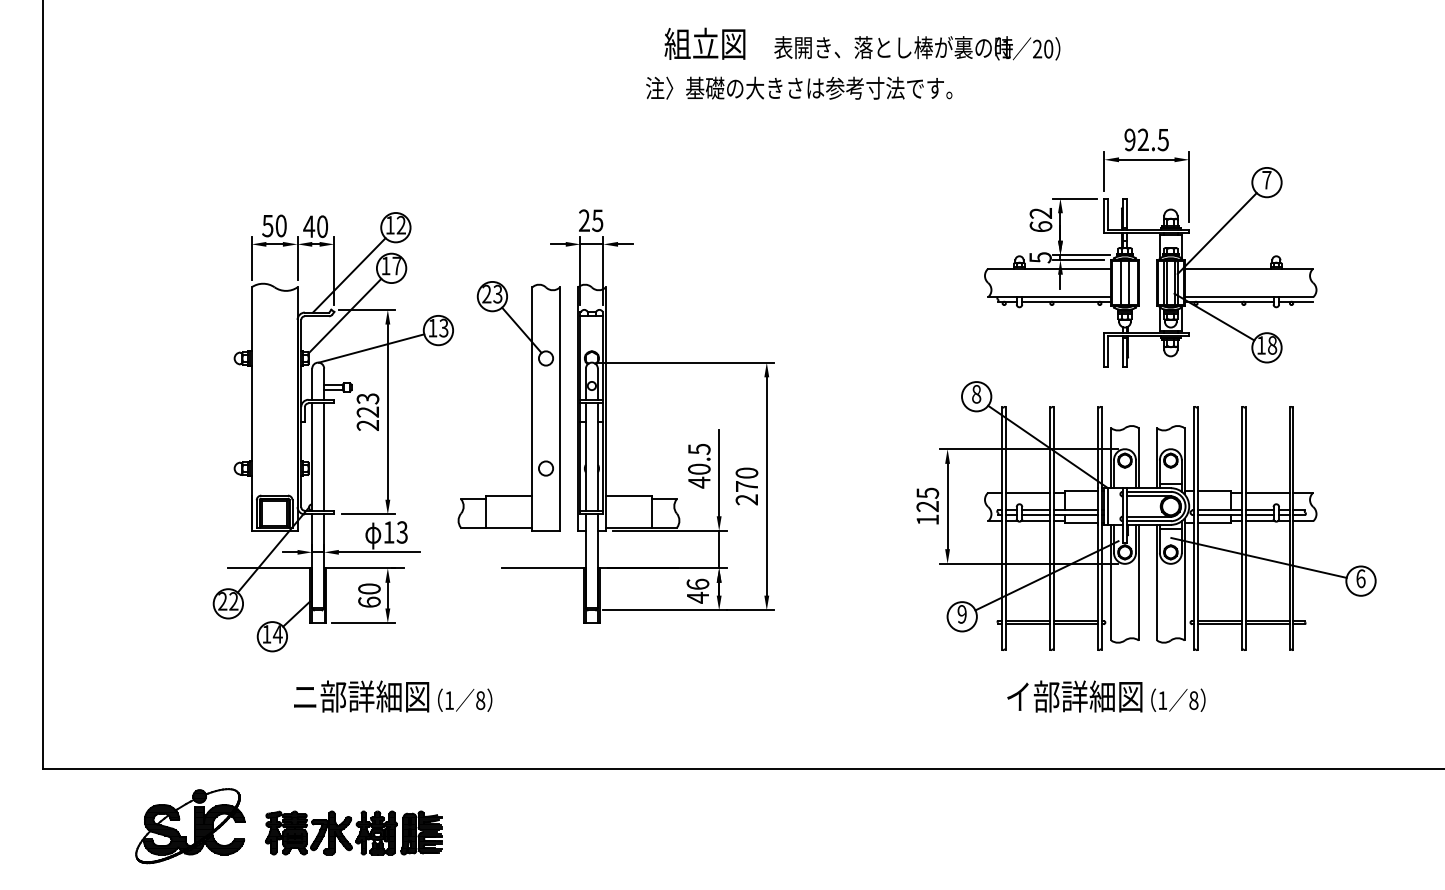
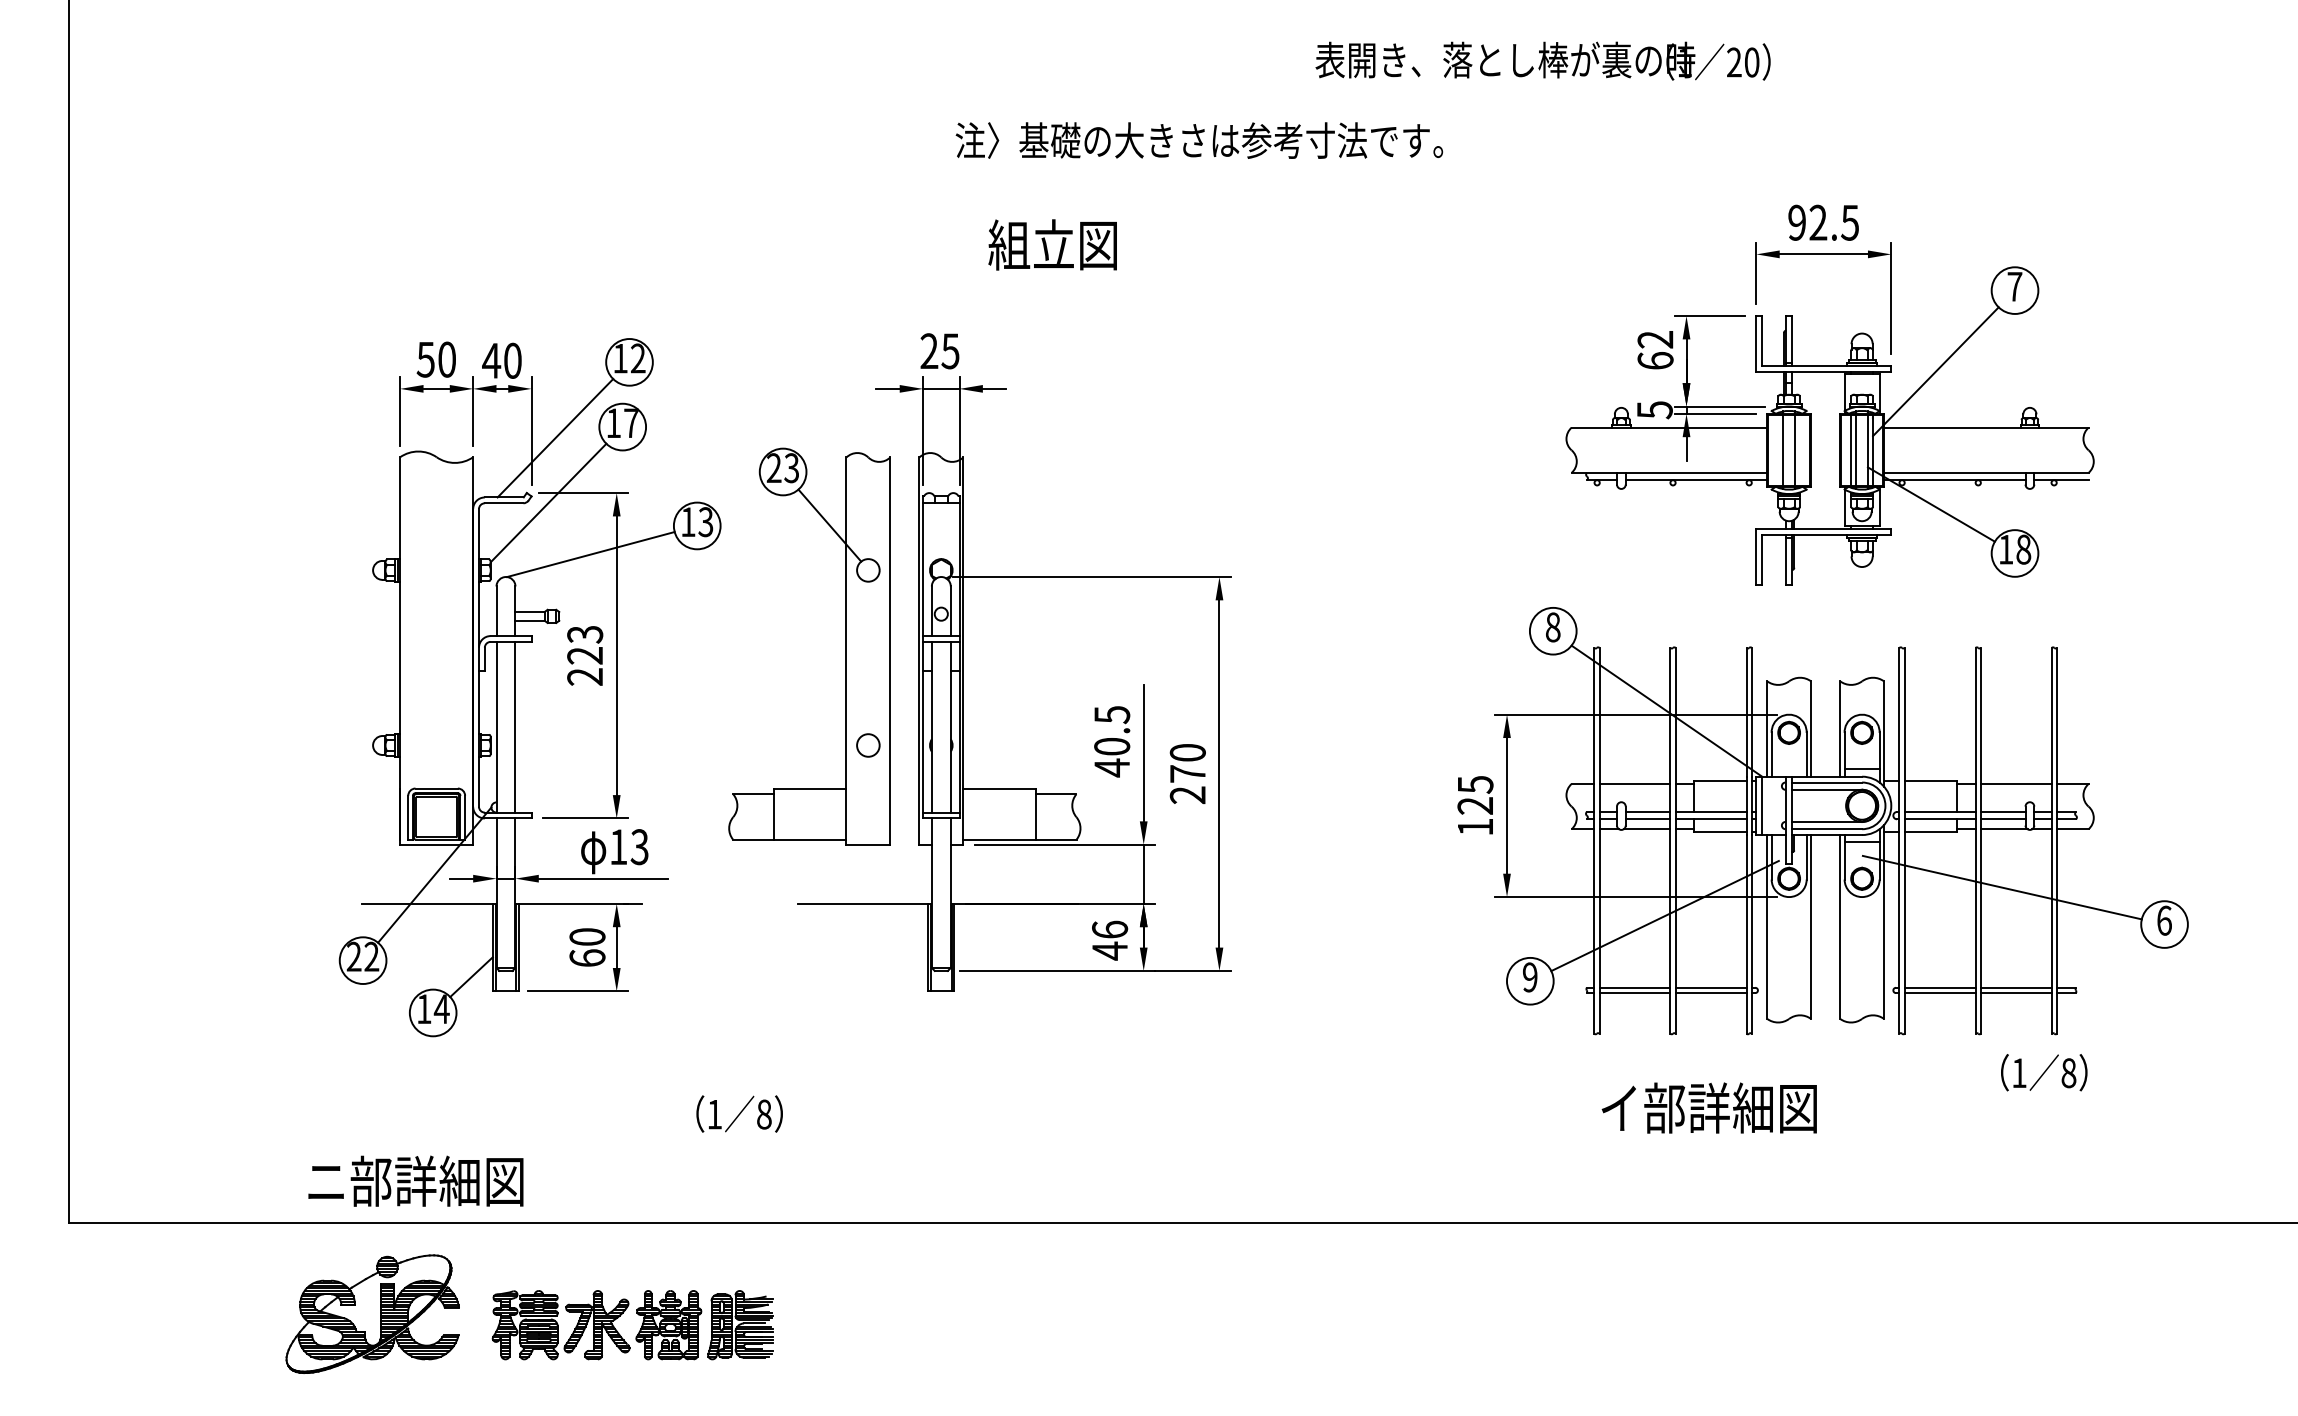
text: (704, 43) -> (1051, 244), moved
text: (917, 48) -> (1543, 61), moved
text: (799, 87) -> (1199, 139), moved
text: (361, 696) -> (415, 1181), moved
text: (1178, 699) -> (2044, 1071), moved
part: (288, 826) -> (528, 1314), moved

